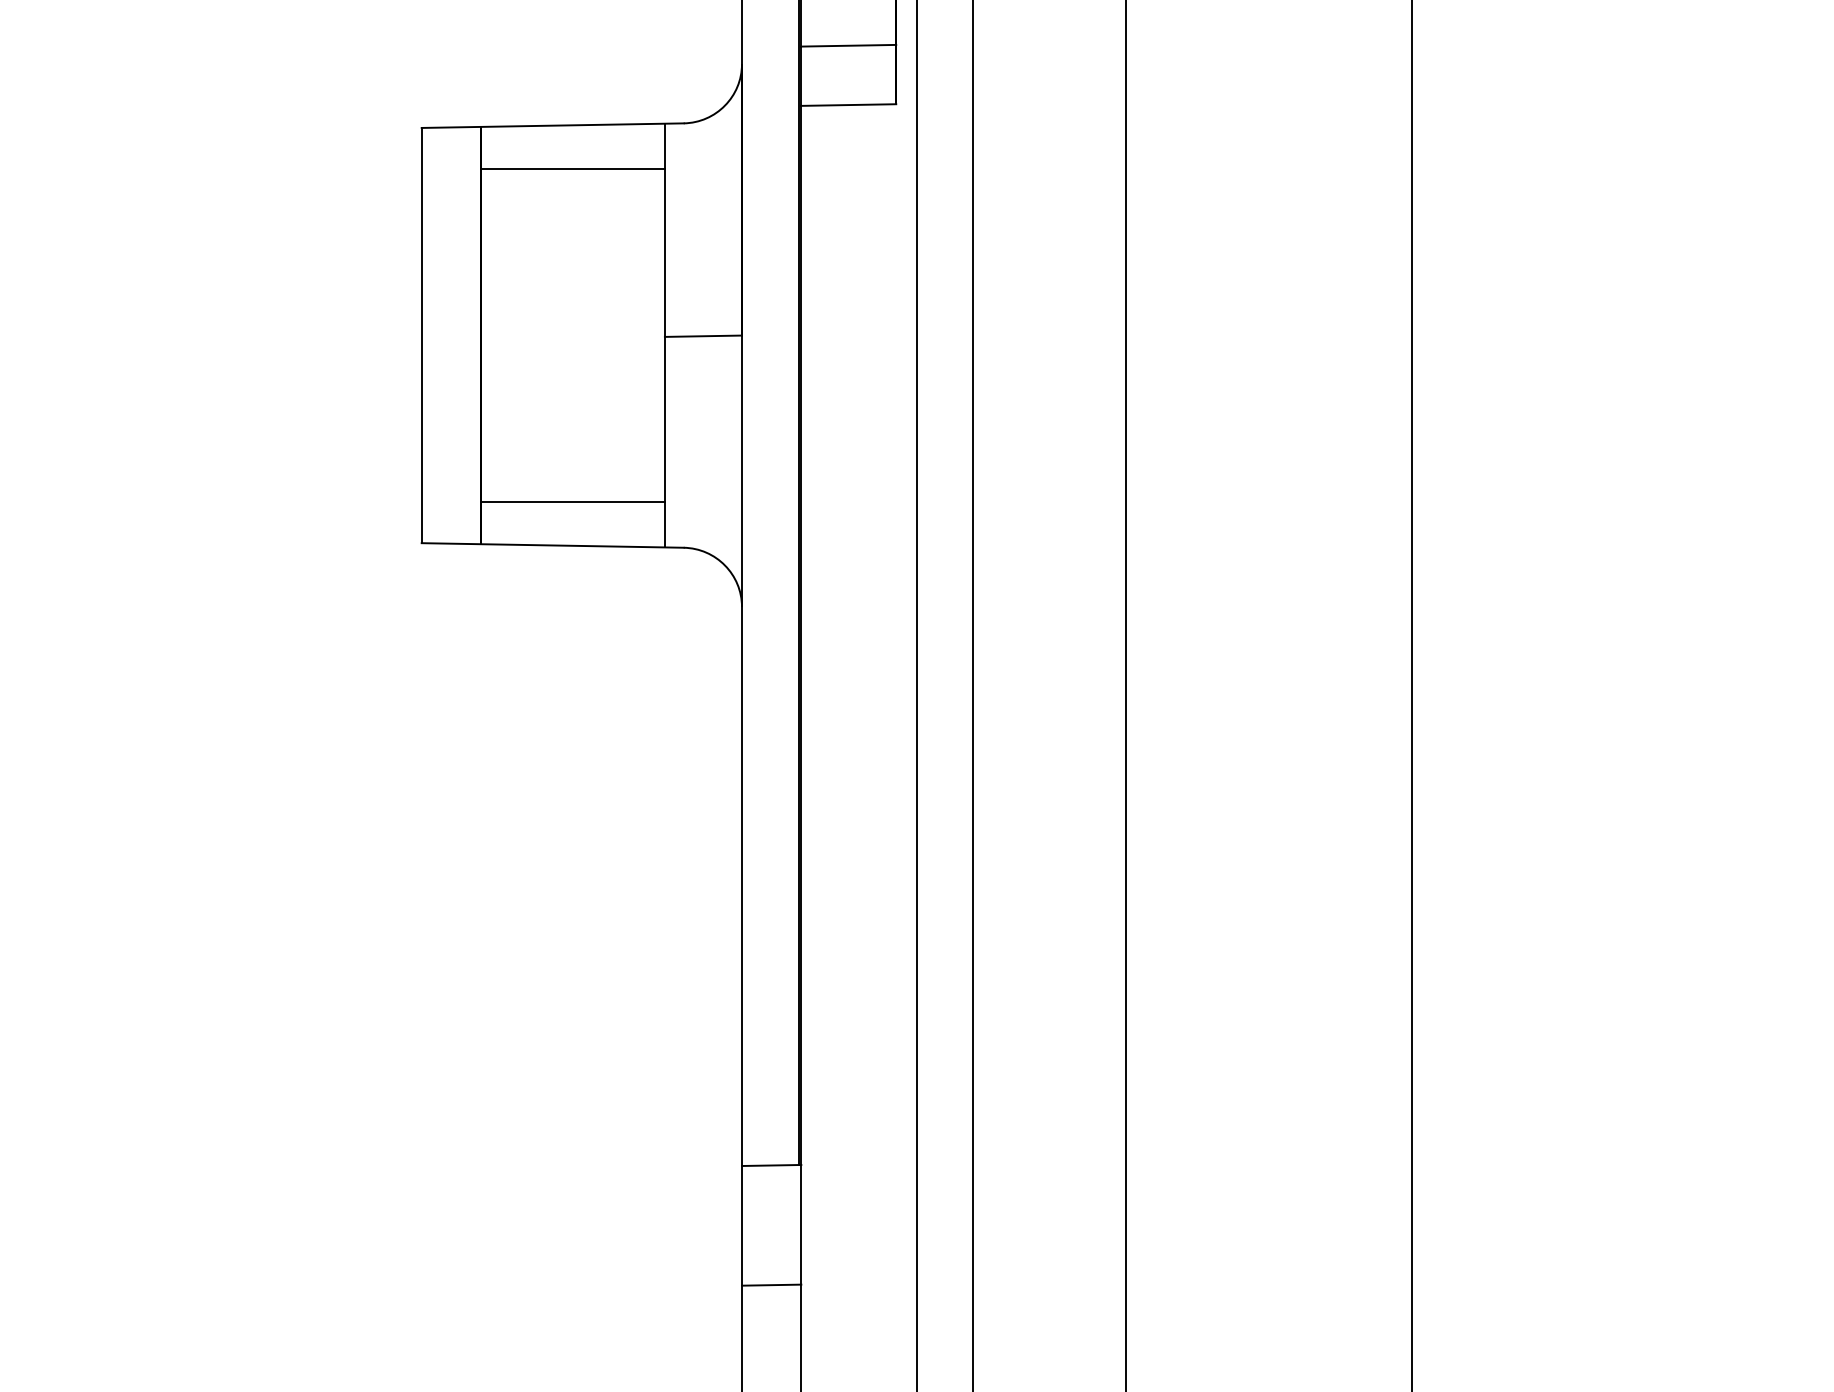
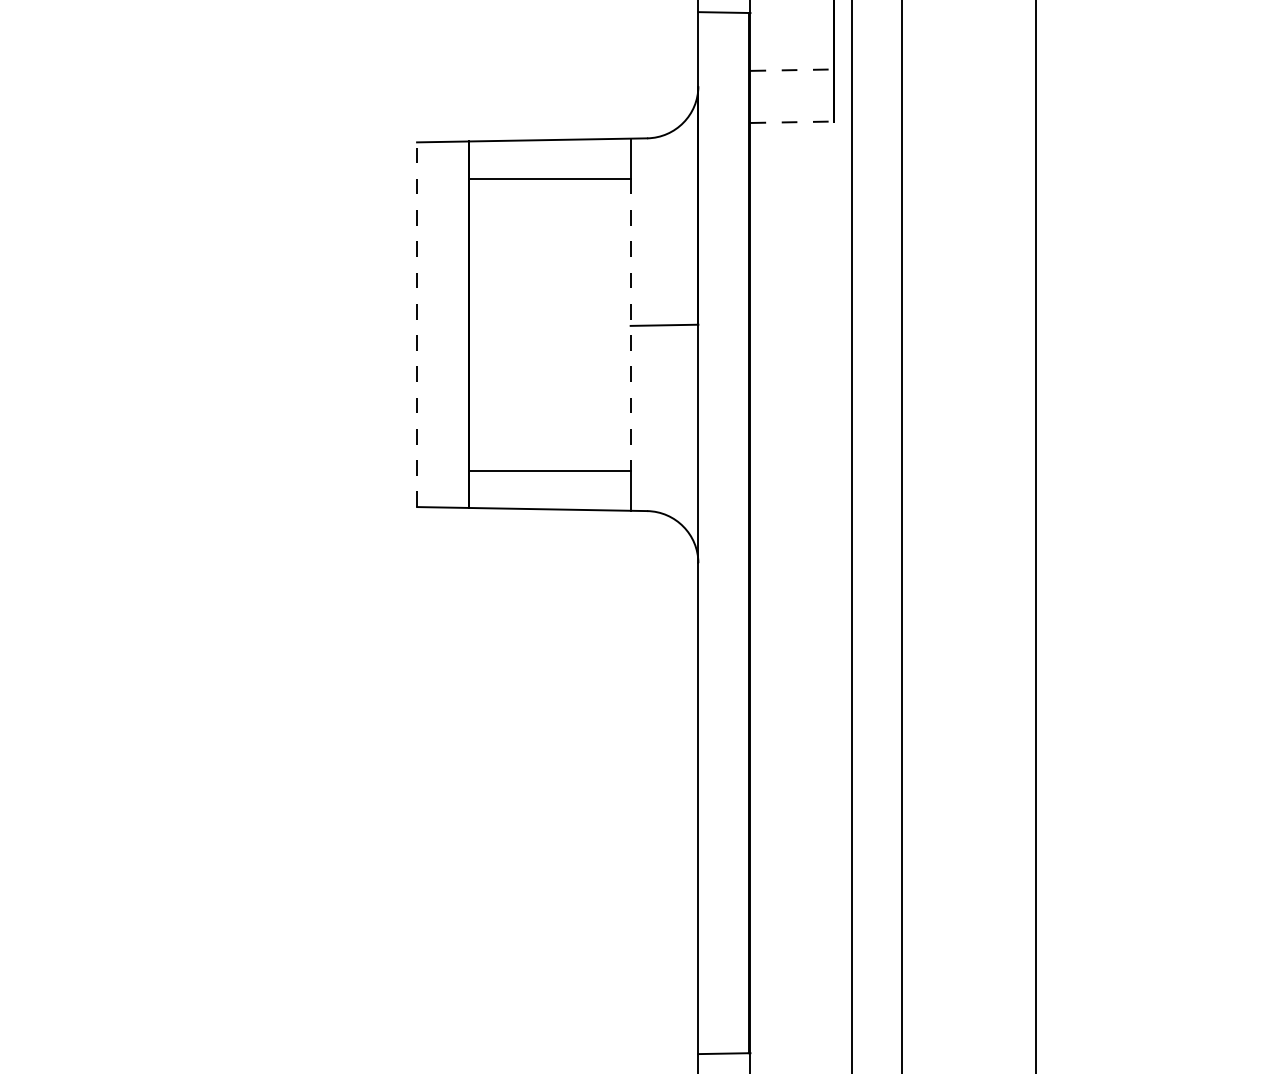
line: (849, 45) -> (792, 69), solid -> dashed
line: (849, 105) -> (792, 122), solid -> dashed
line: (421, 335) -> (416, 324), solid -> dashed
line: (664, 336) -> (630, 325), solid -> dashed

